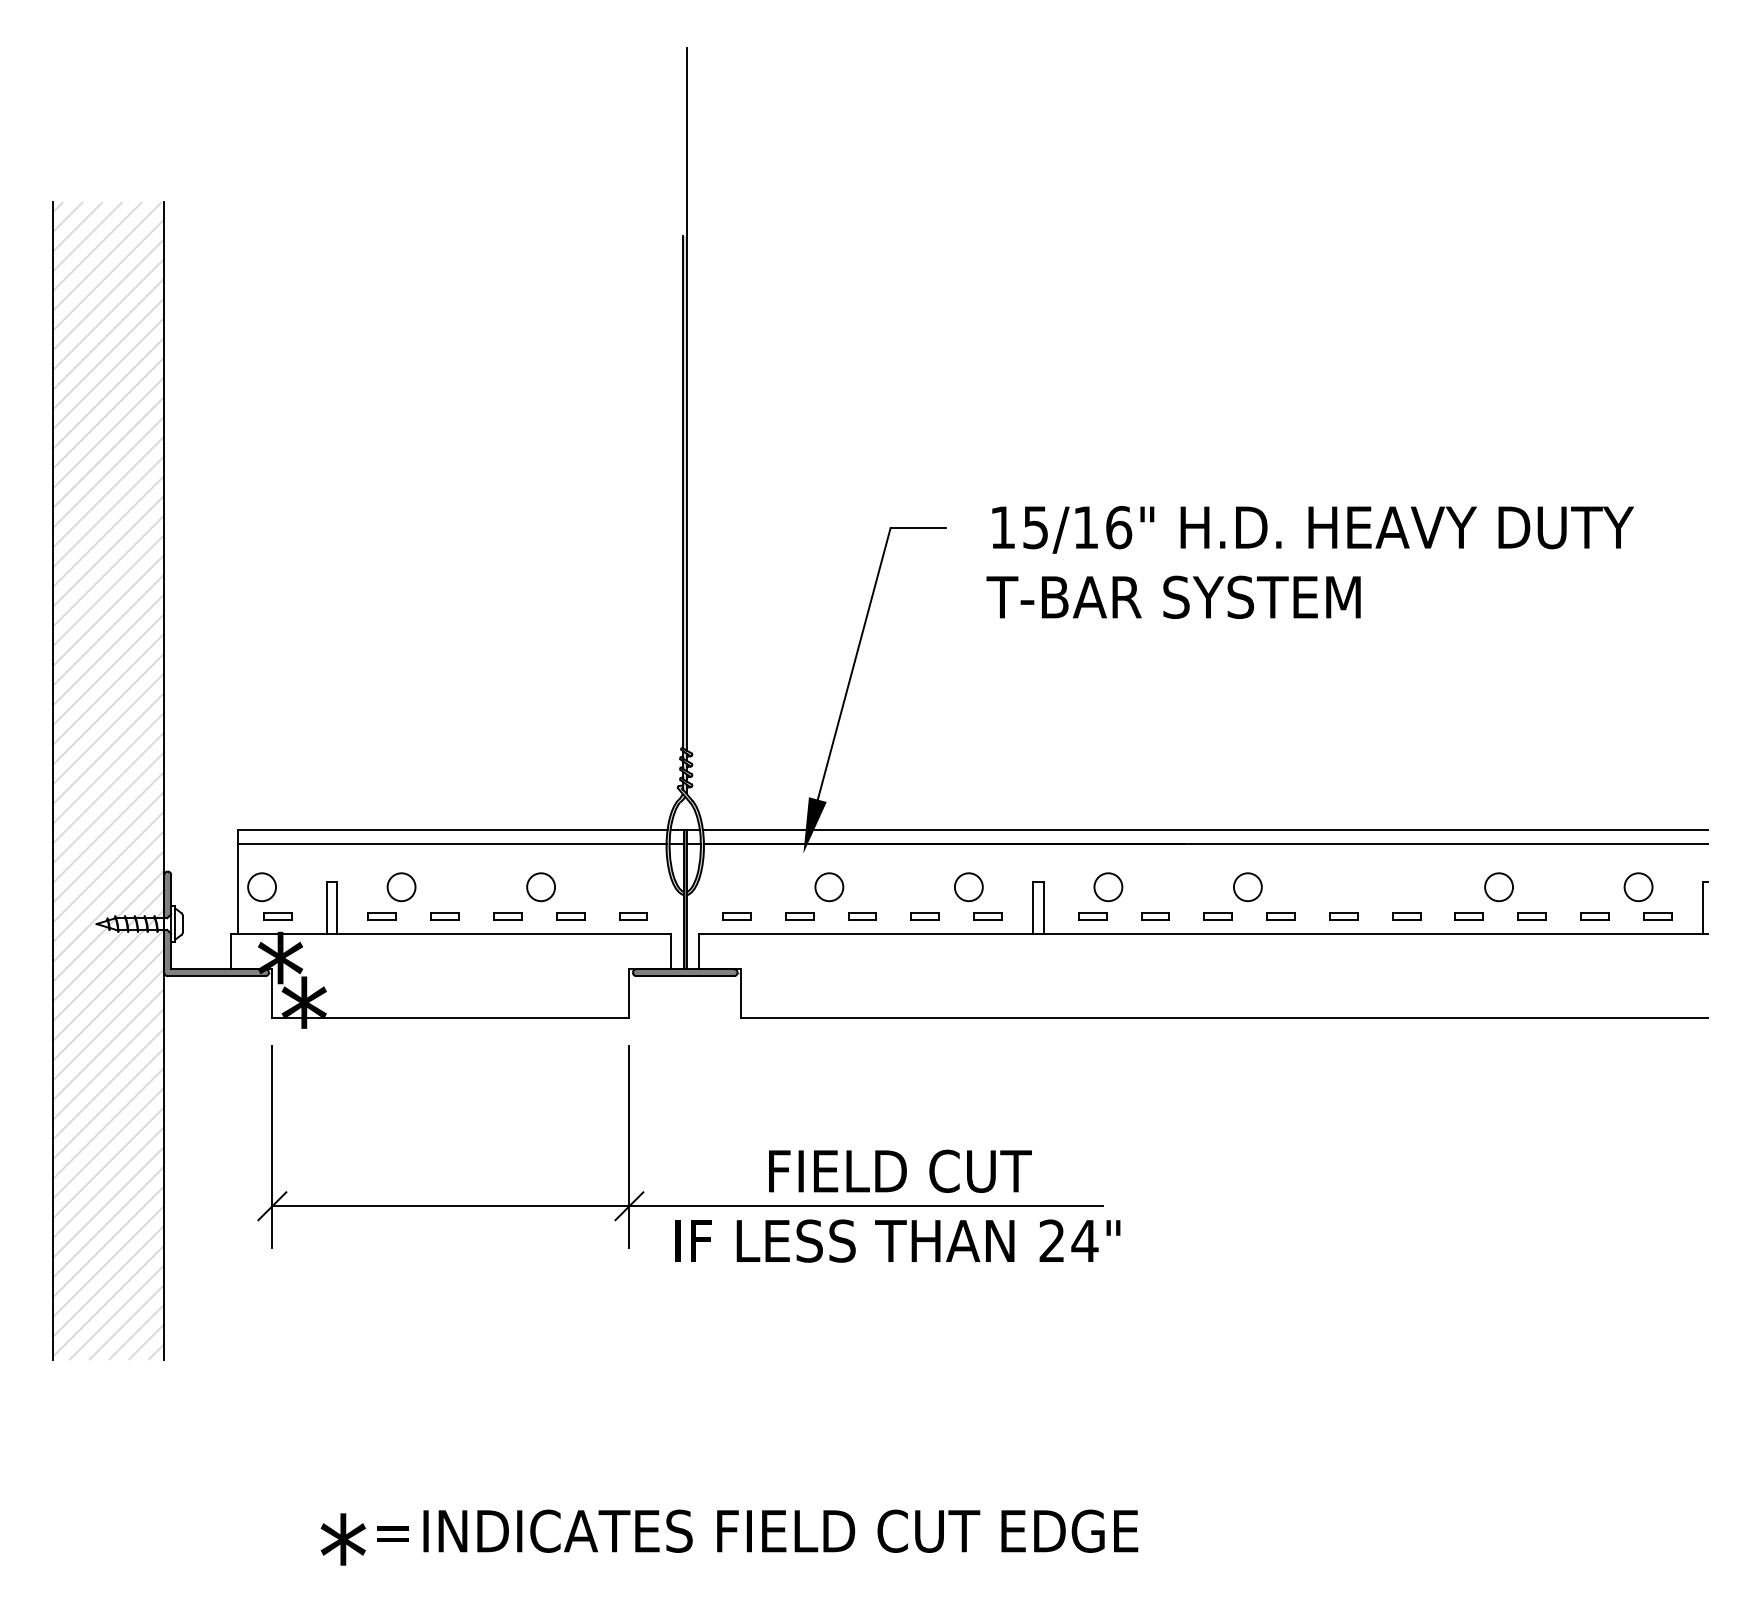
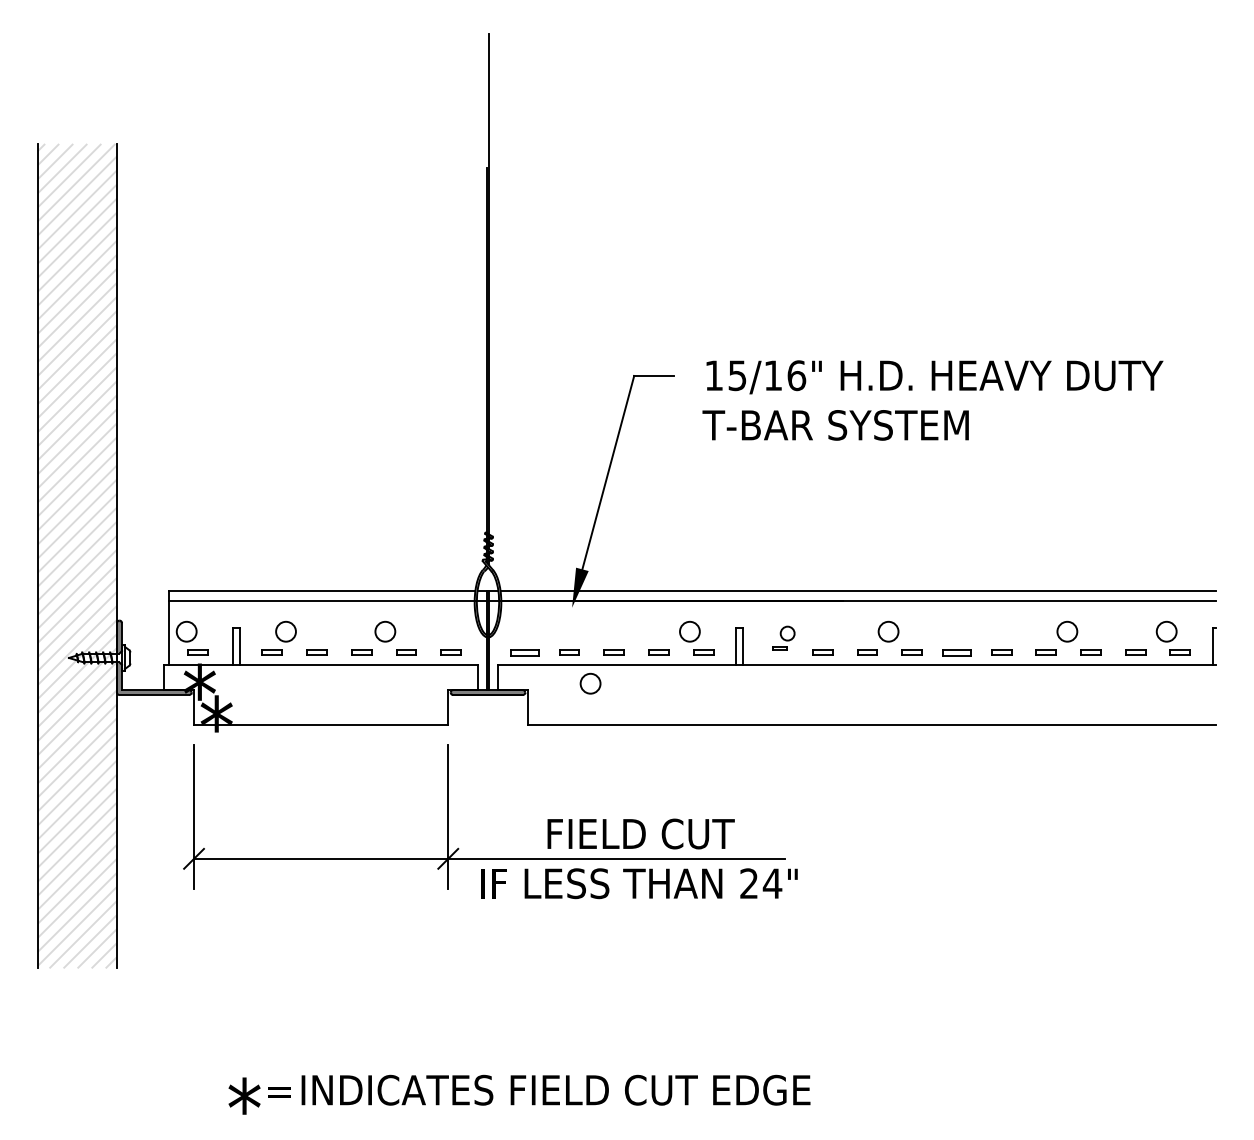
circle: (829, 886) -> (590, 683), moved
part: (1100, 895) -> (783, 637), size x0.7
part: (736, 916) -> (524, 652), size x1.4
part: (1343, 916) -> (956, 652), size x1.4

